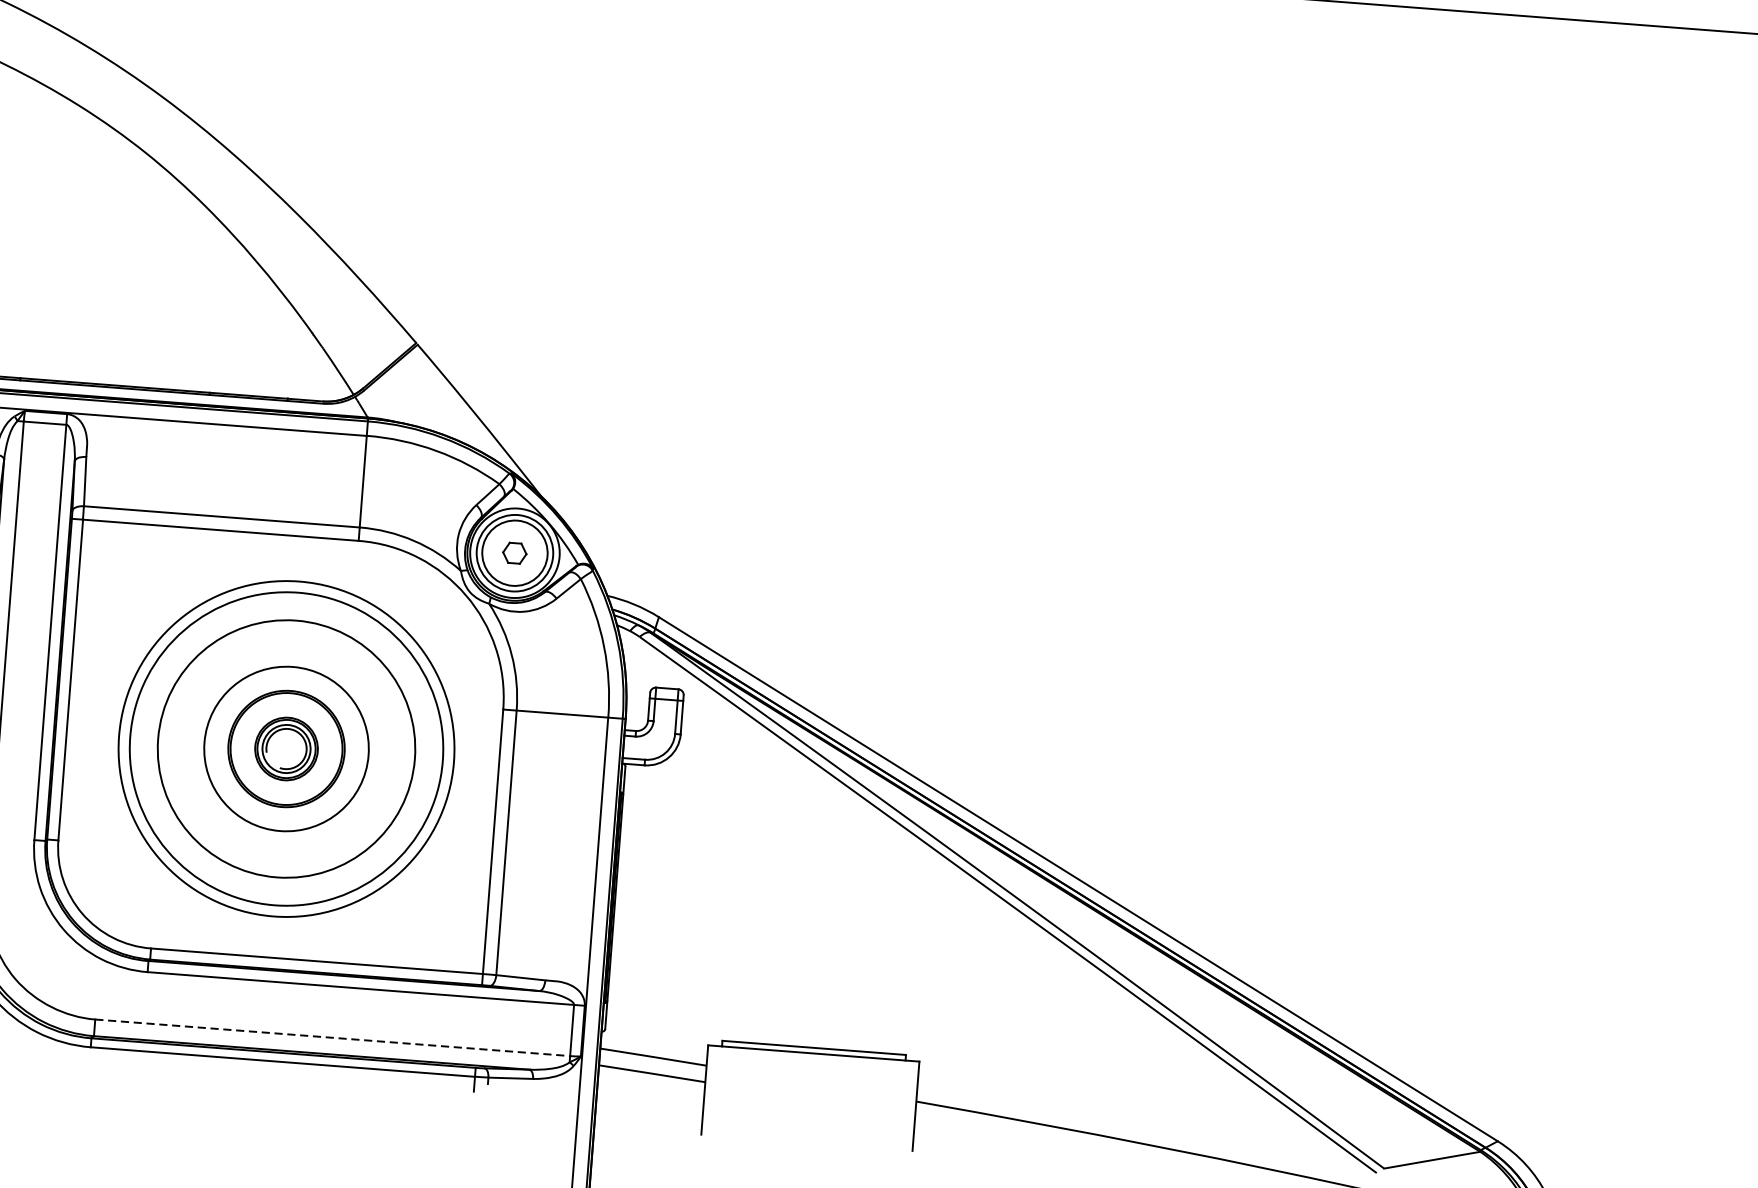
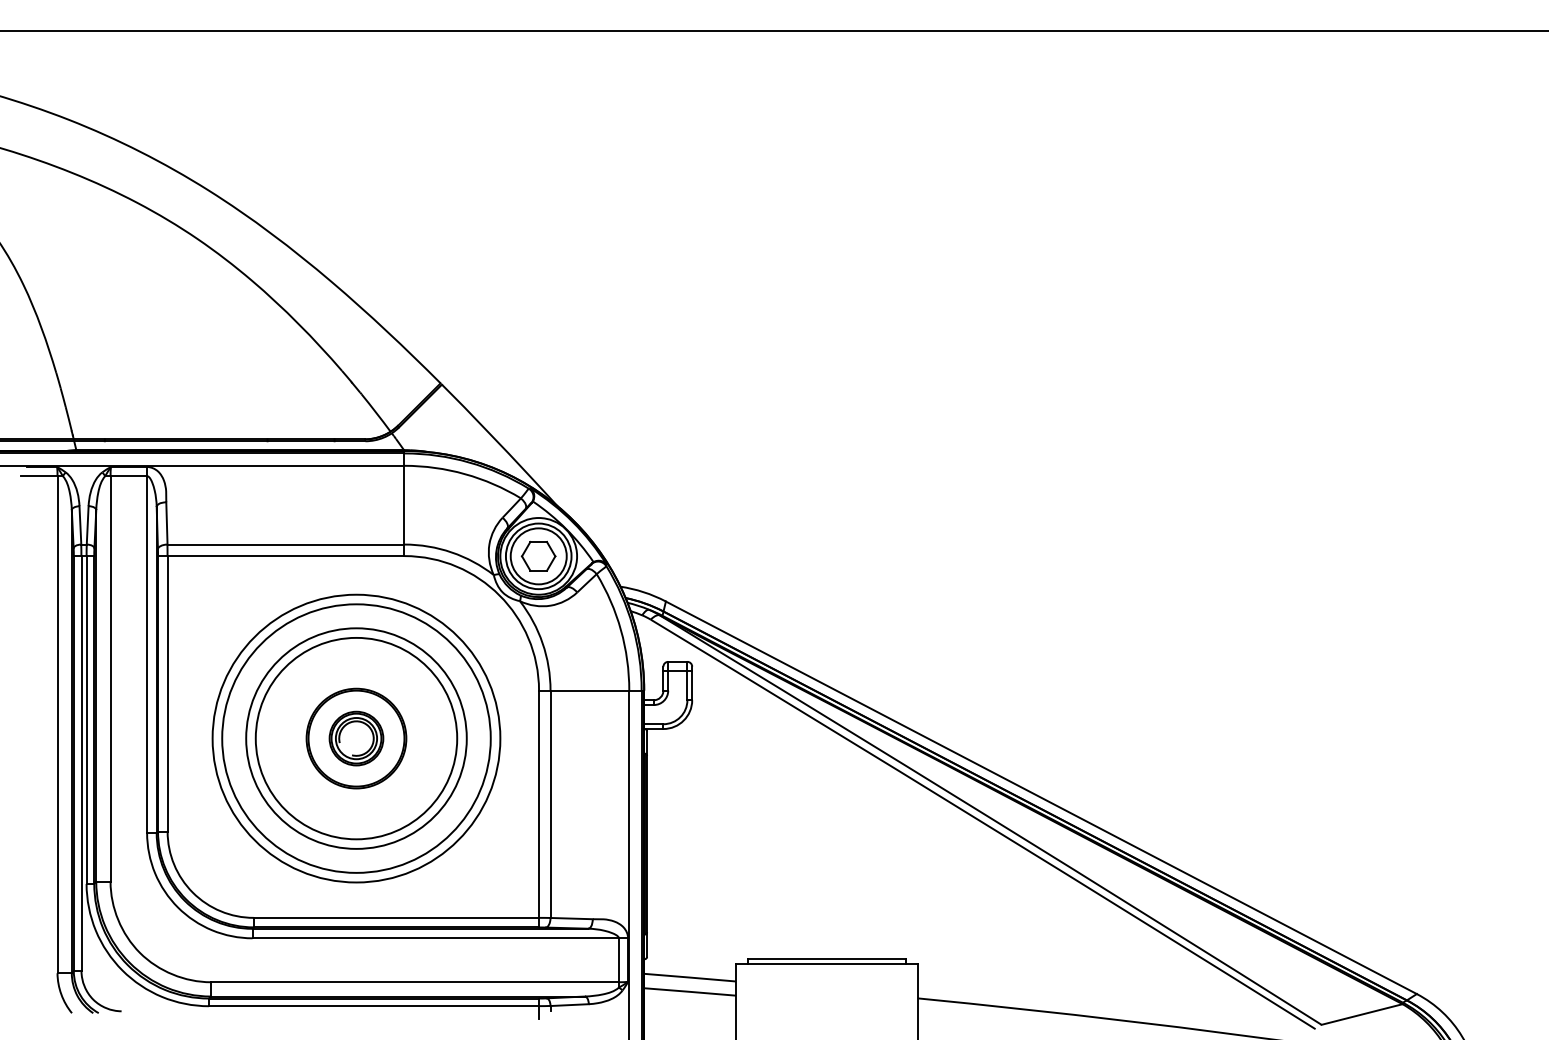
part: (514, 553) -> (538, 556), size x1.67
circle: (286, 748) -> (356, 738), size x1.43
line: (333, 1038) -> (415, 982), dashed -> solid

